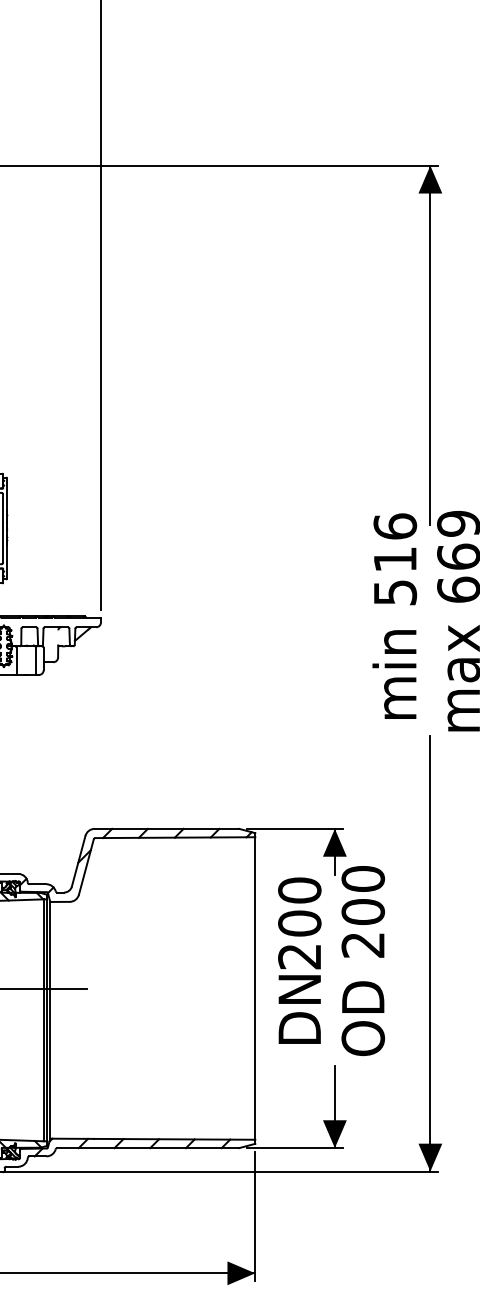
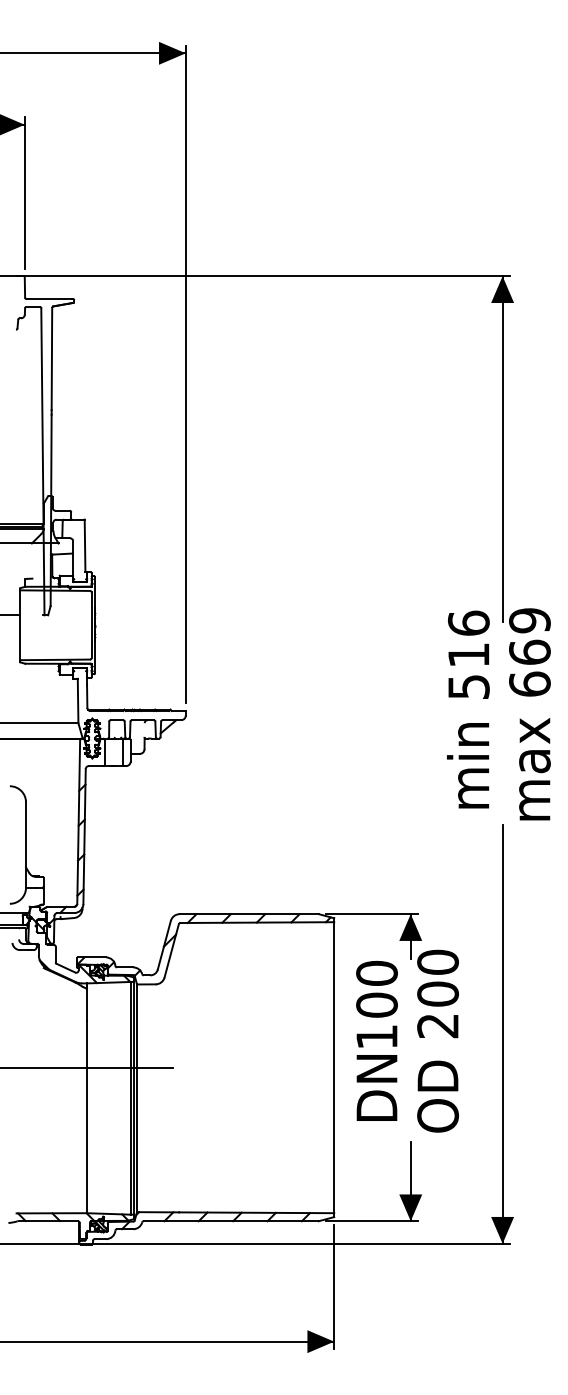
text: (299, 957) -> (376, 1037), 200 -> 100

